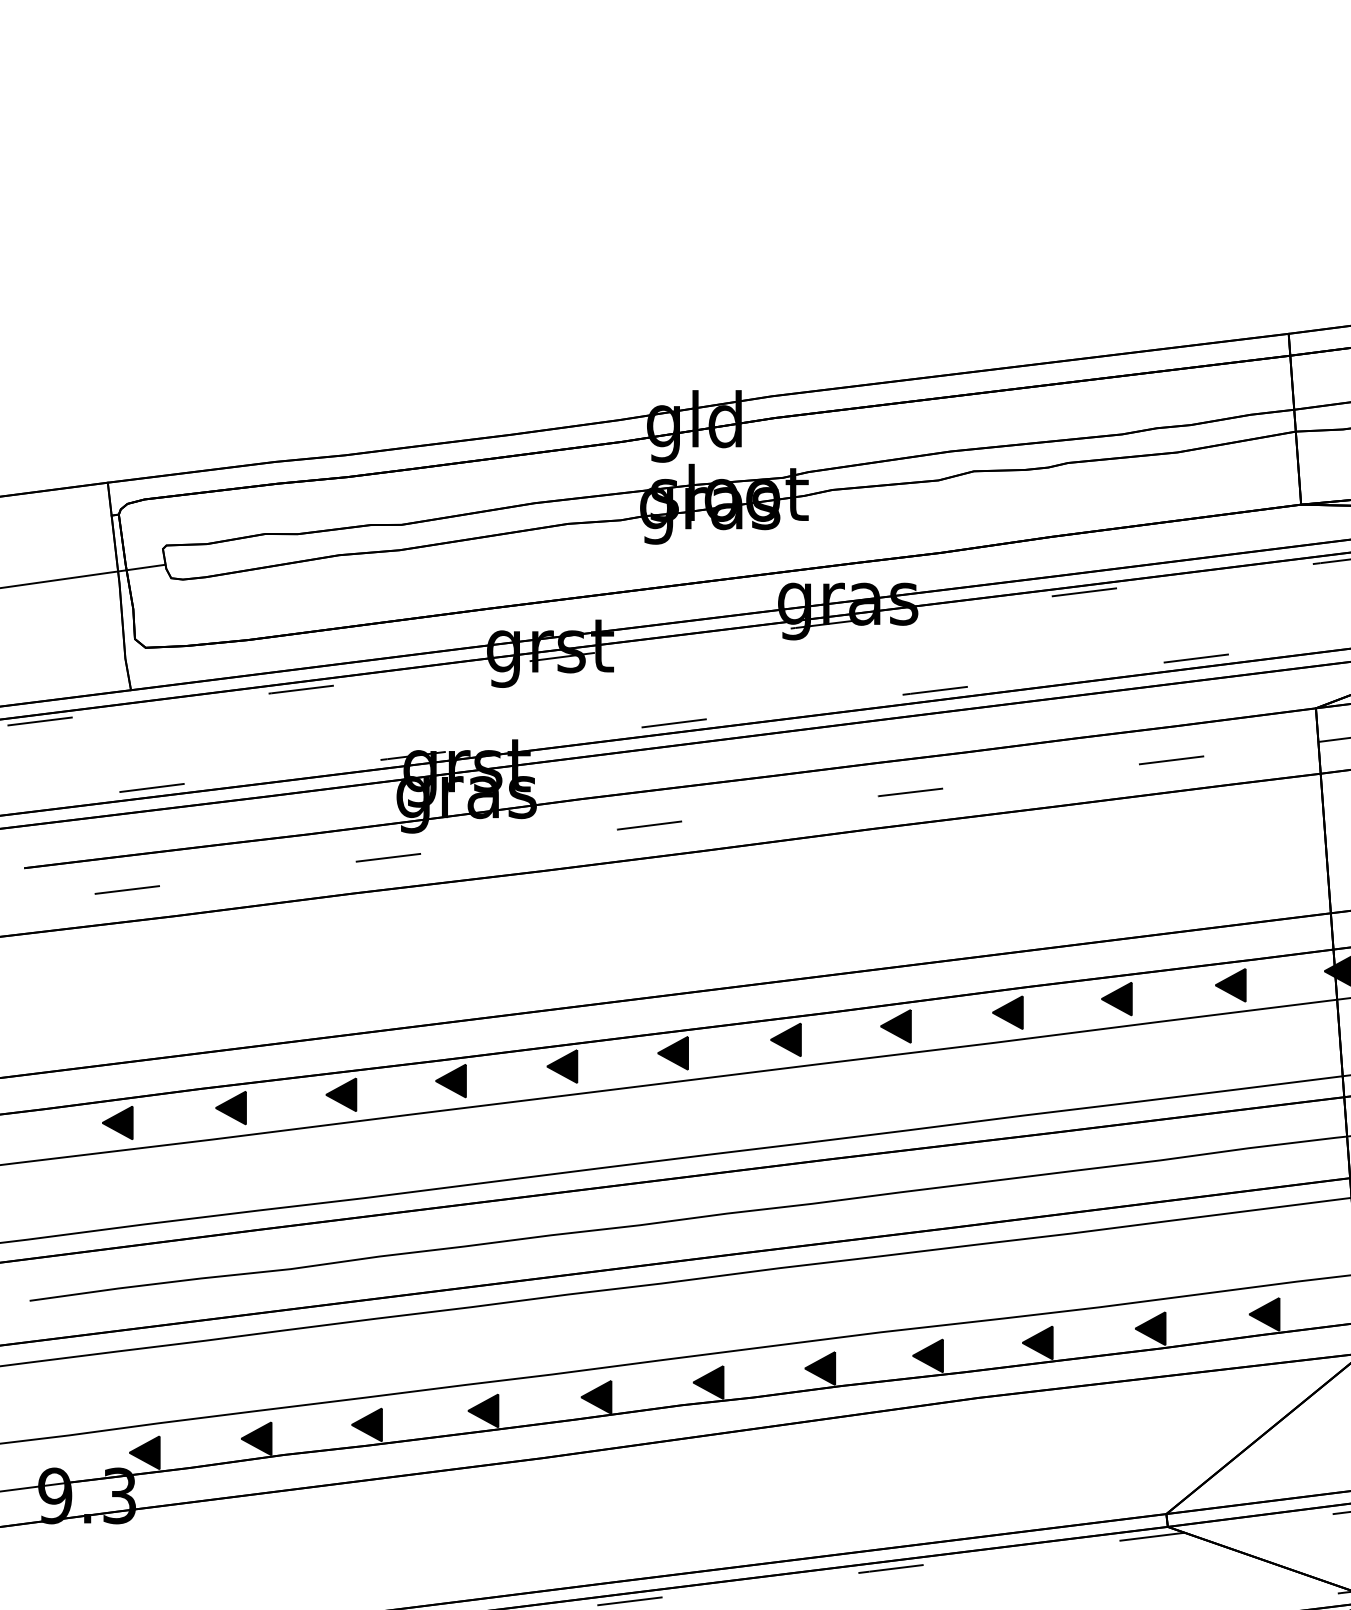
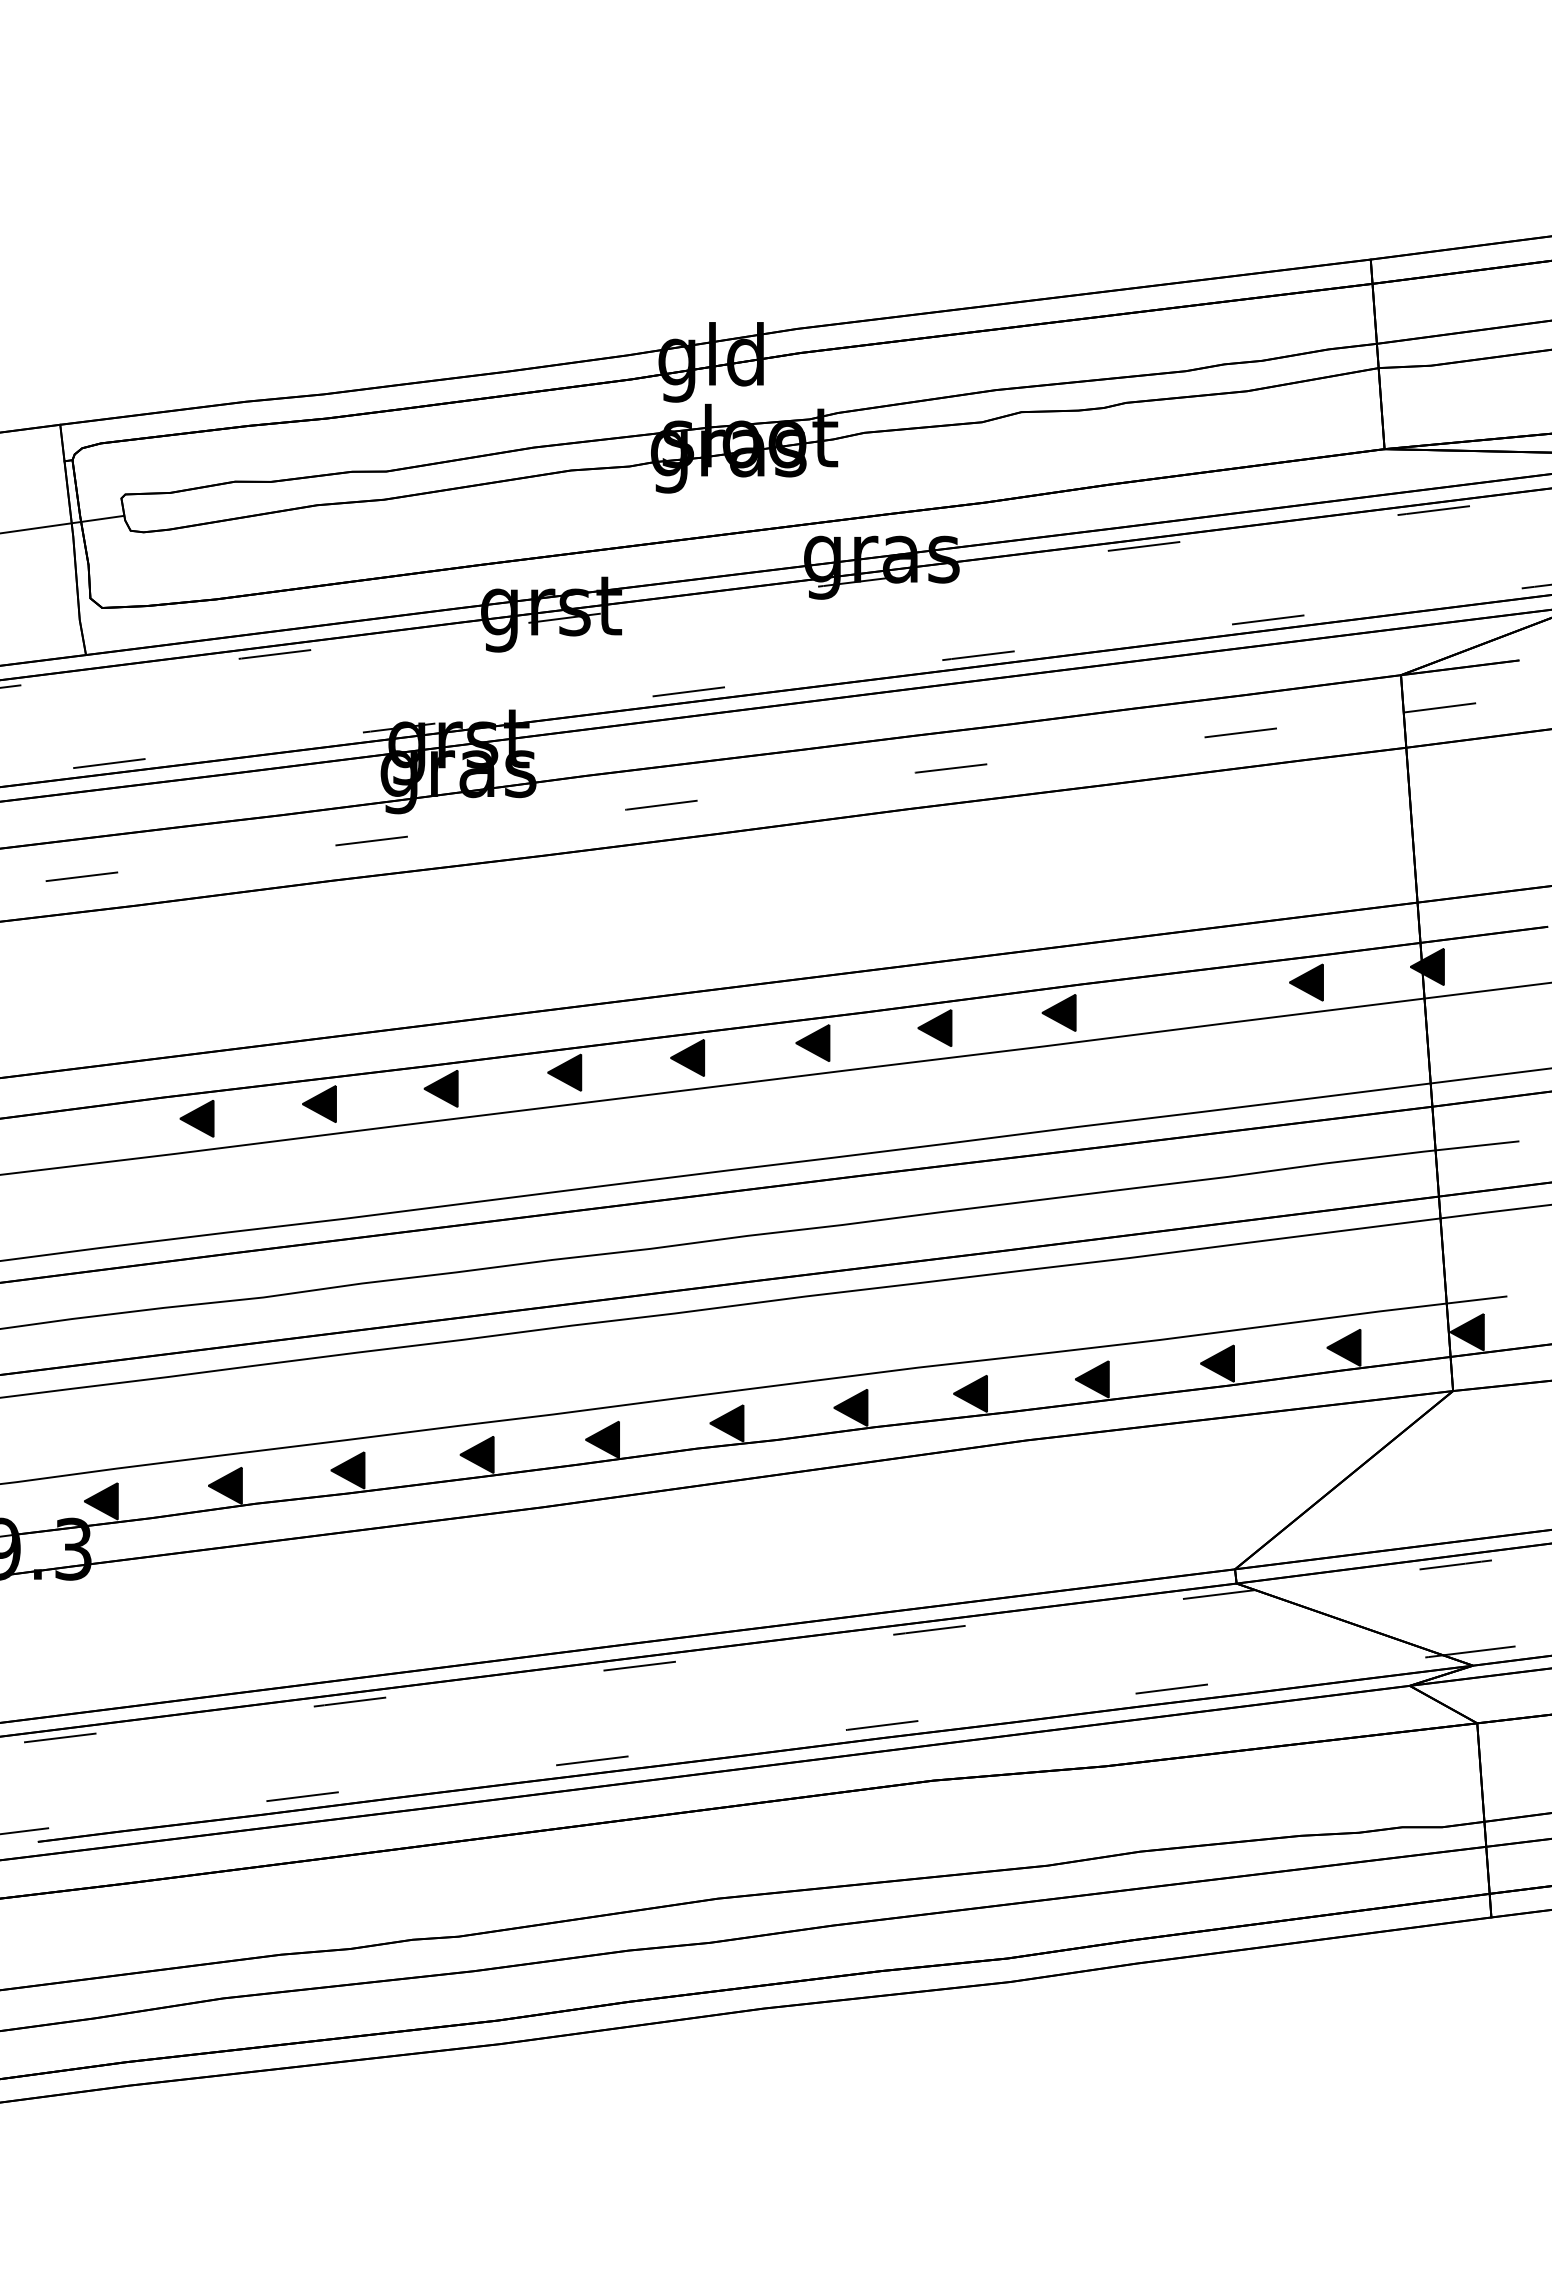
part: (1116, 998) -> (1179, 997), removed
part: (117, 1123) -> (71, 1135), removed

